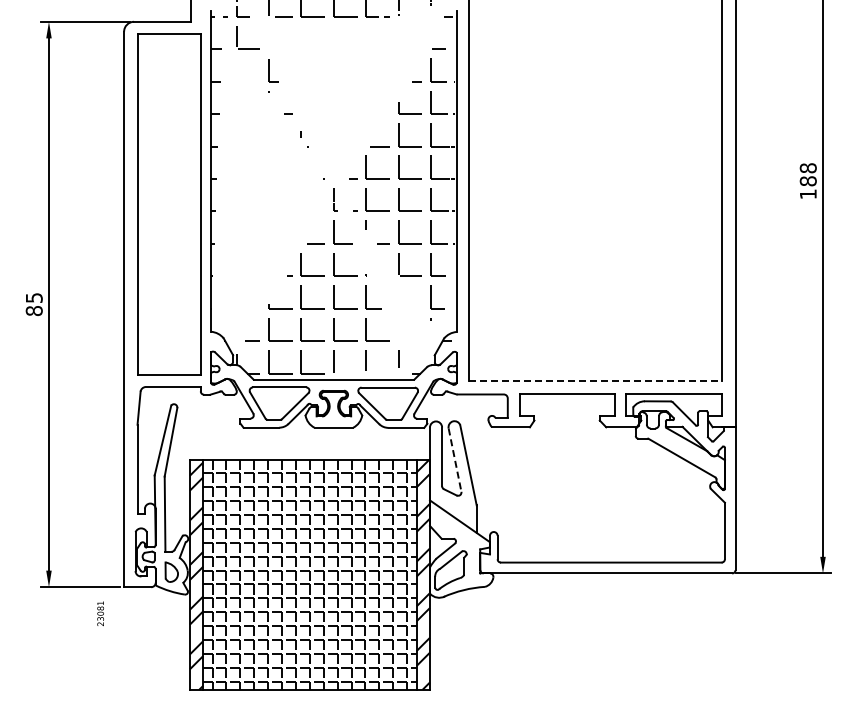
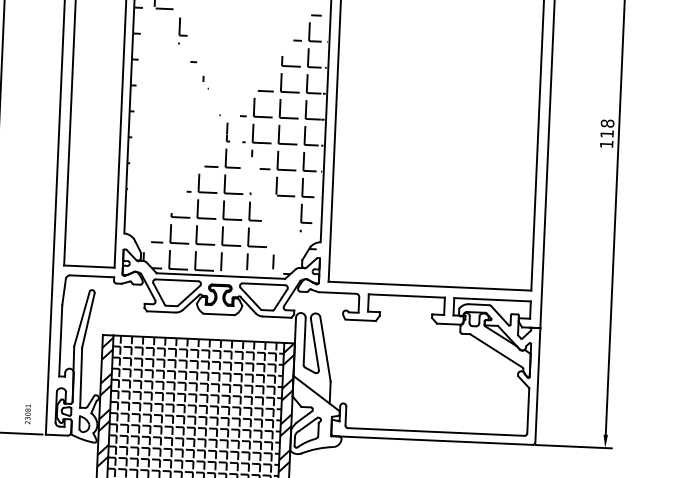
text: (807, 181) -> (606, 134), 188 -> 118
line: (595, 380) -> (430, 285), dashed -> solid
line: (455, 460) -> (315, 344), dashed -> solid
text: (100, 613) -> (27, 414), moved

